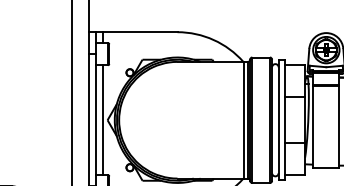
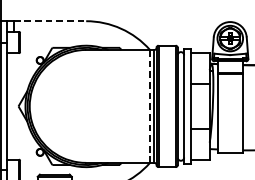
line: (140, 32) -> (50, 21), solid -> dashed
line: (102, 120) -> (13, 106), removed
line: (243, 120) -> (150, 106), solid -> dashed

